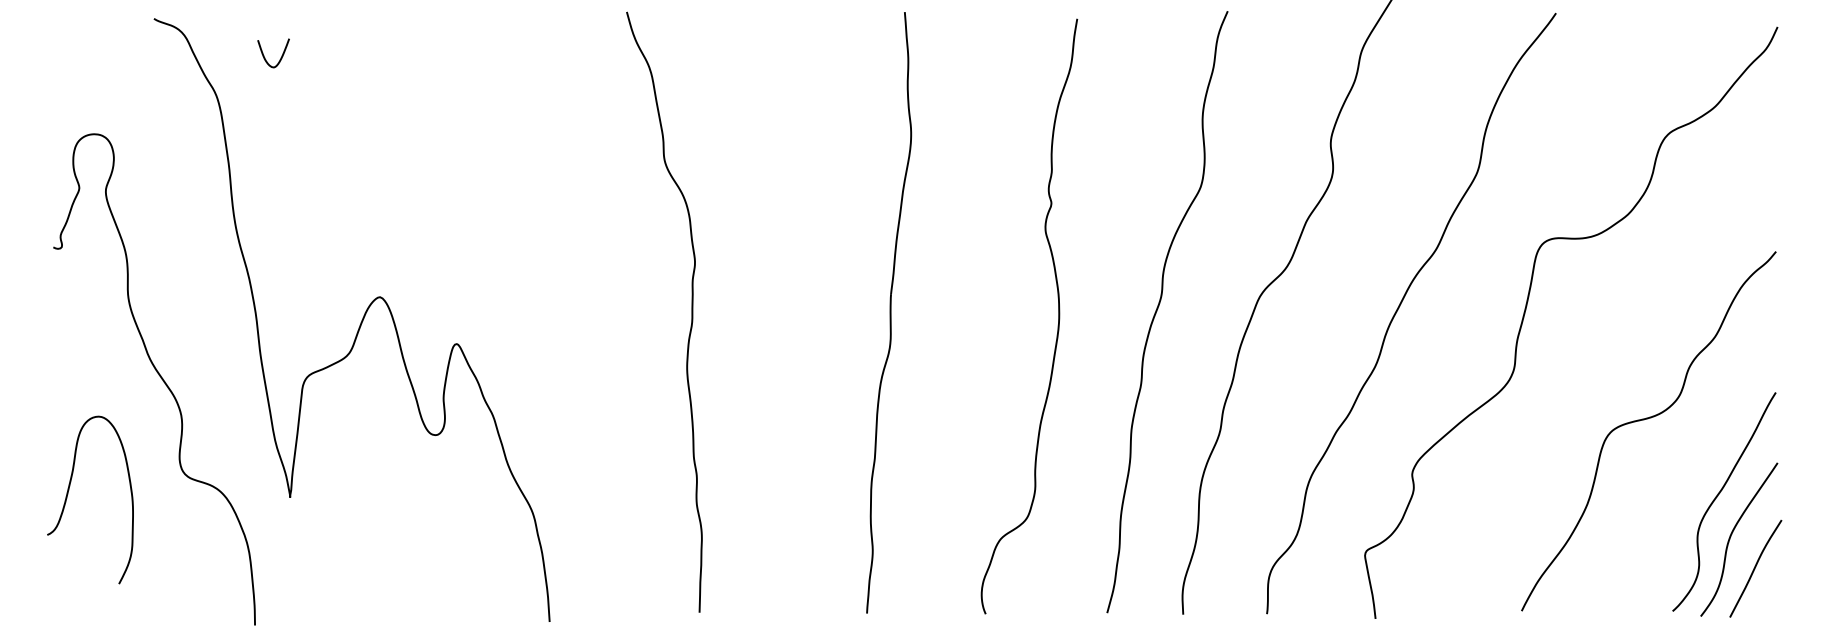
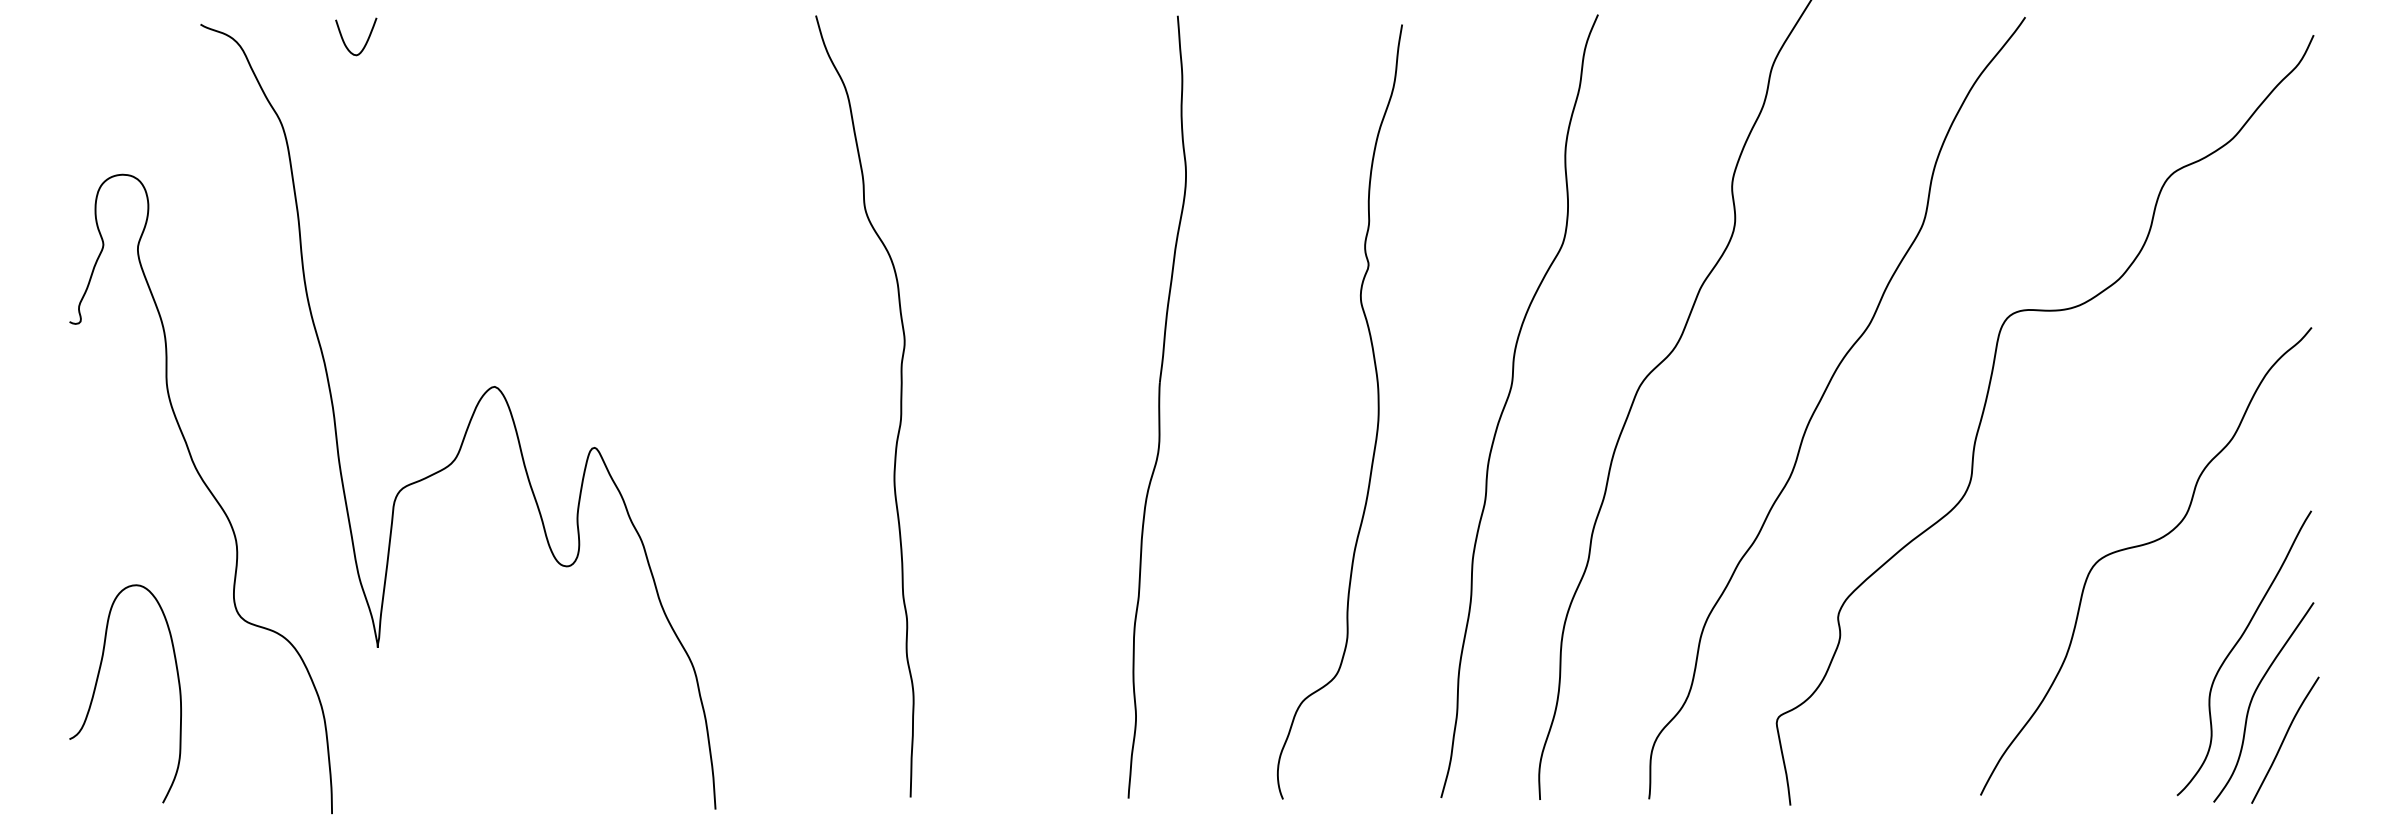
curve: (280, 57) -> (365, 42), moved
curve: (68, 494) -> (97, 686), moved

